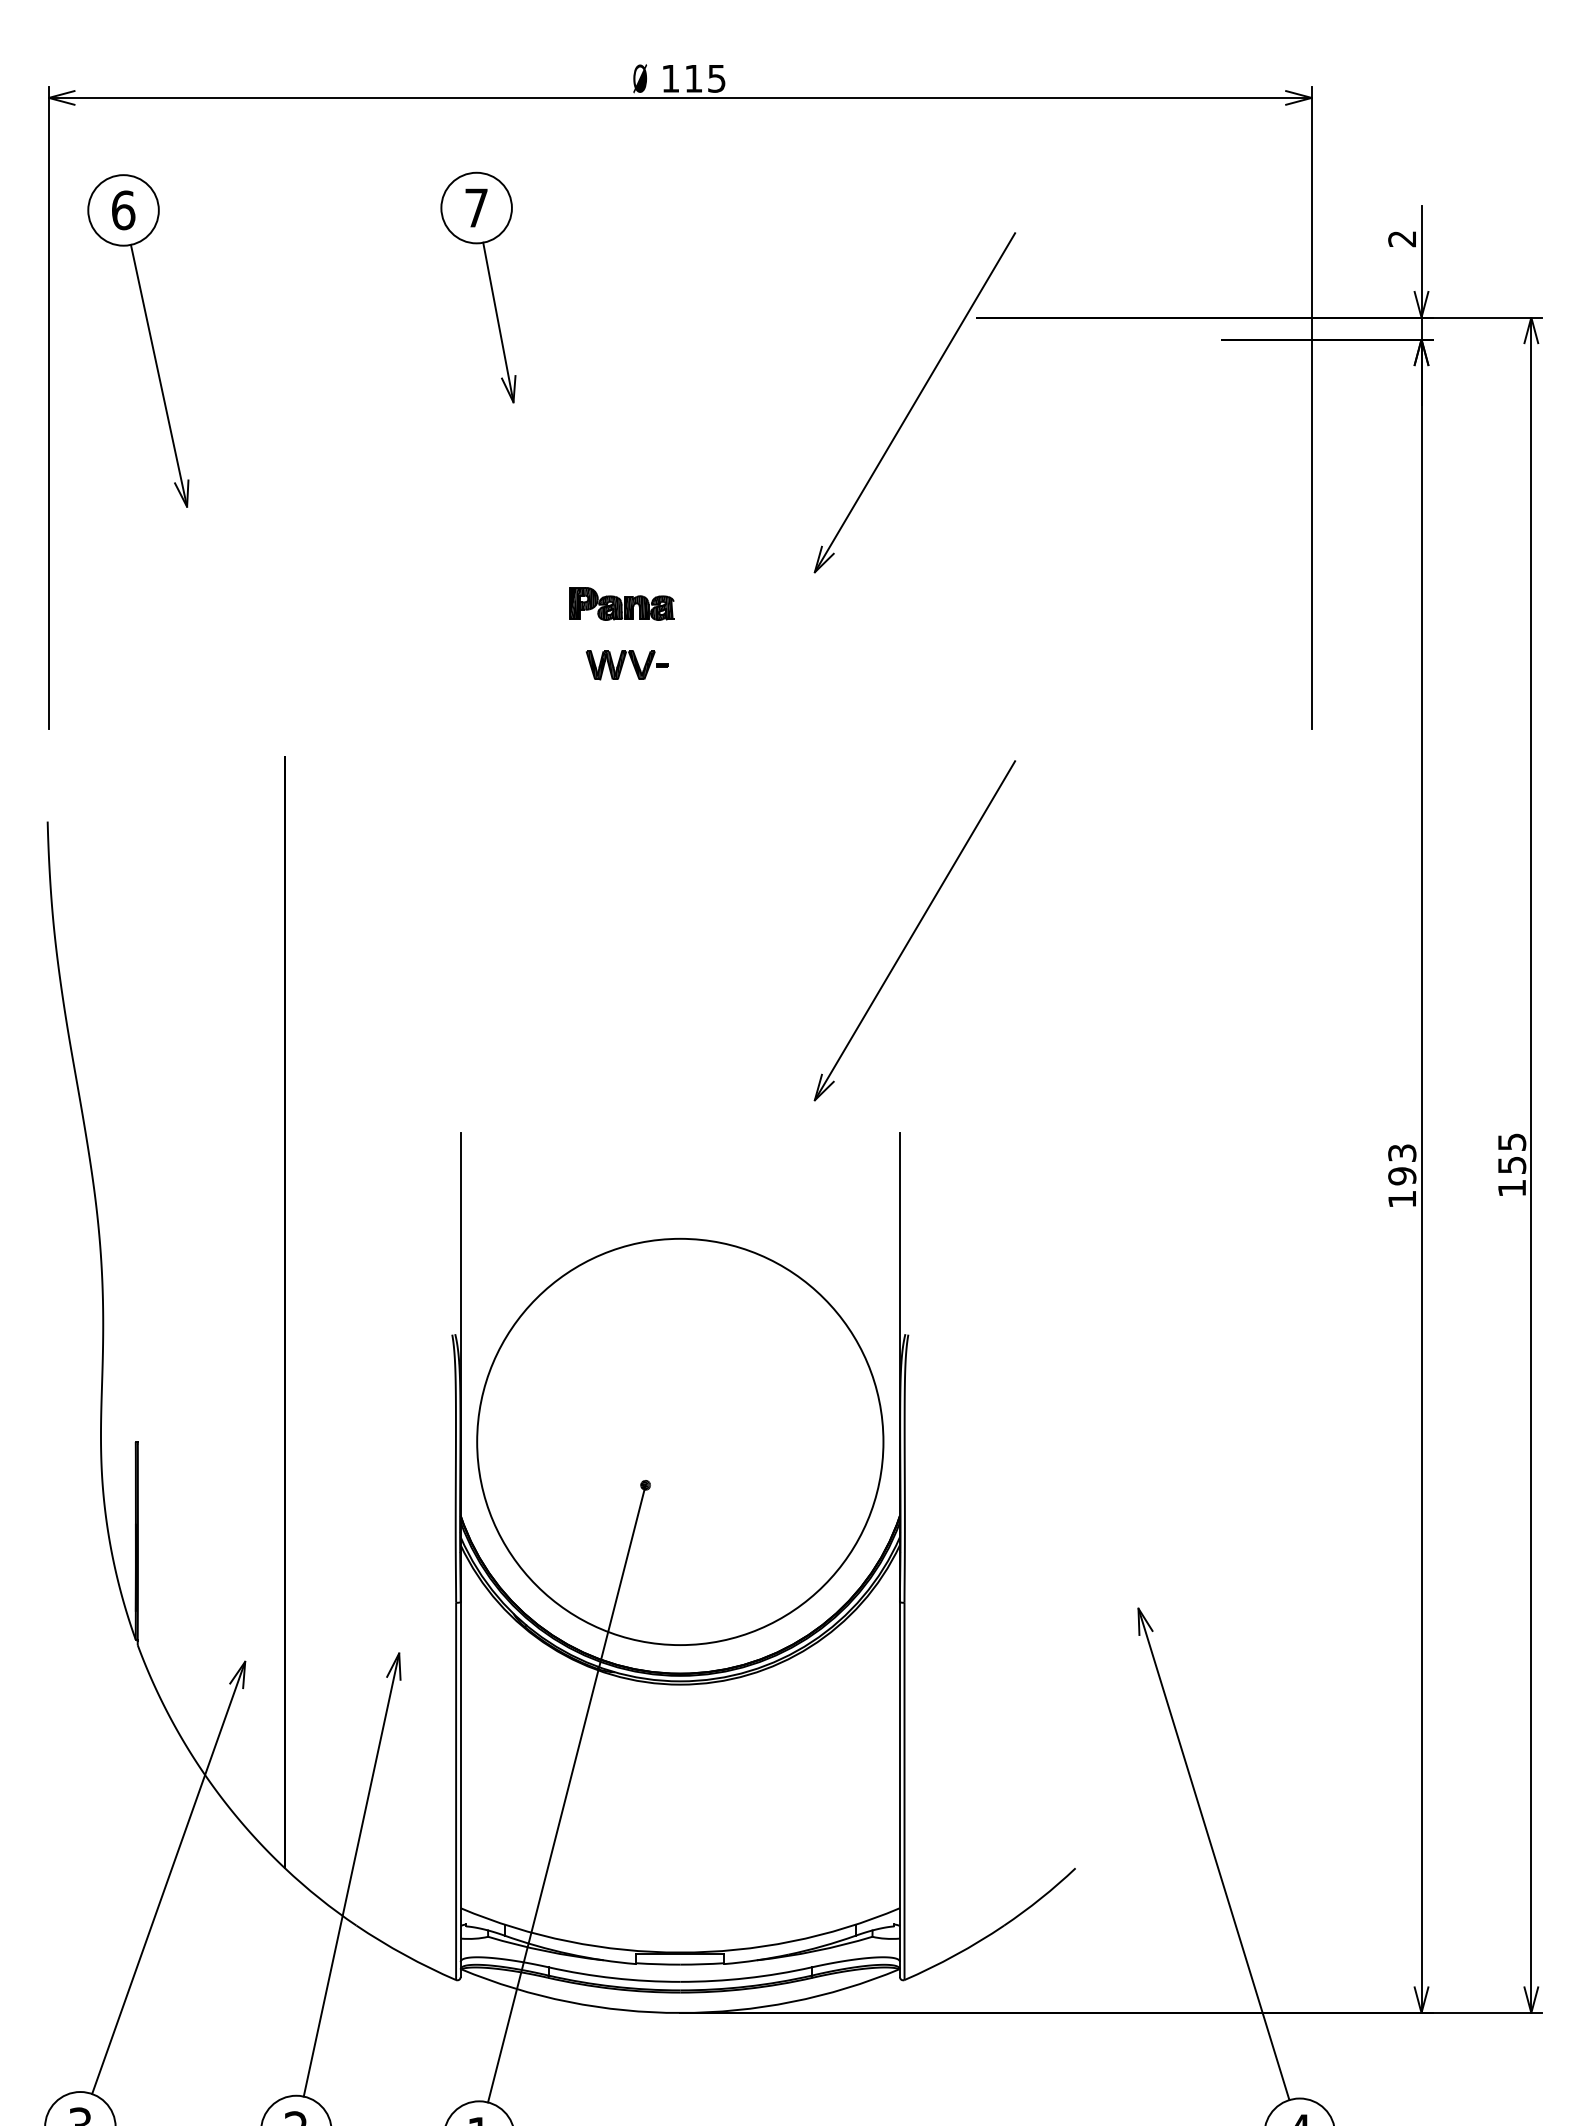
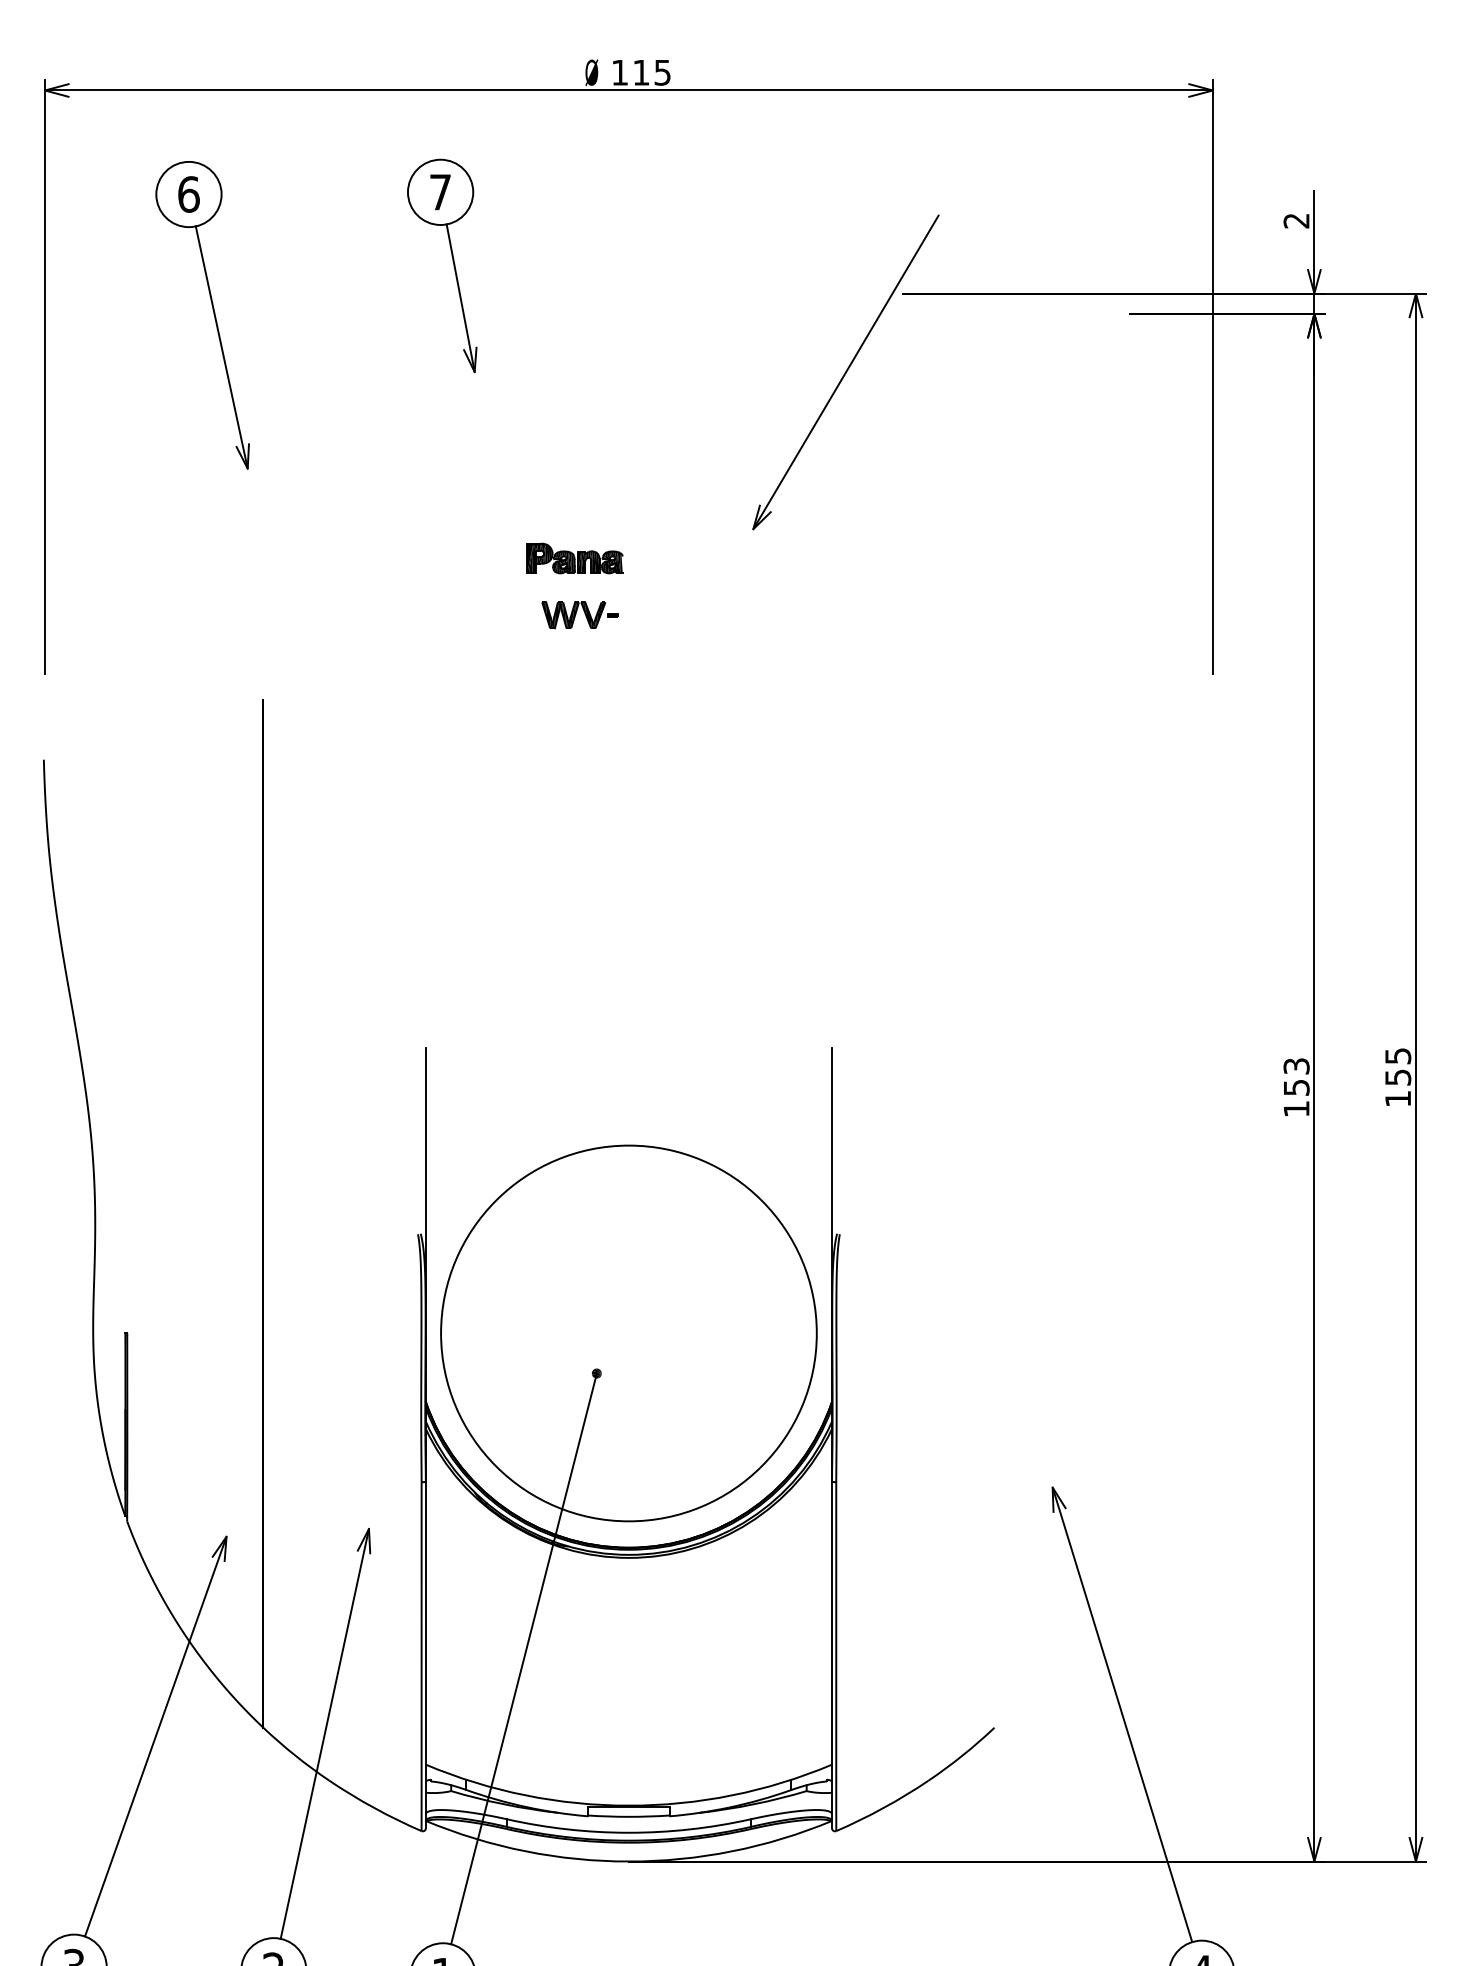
part: (149, 337) -> (212, 312), moved
part: (914, 930) -> (845, 860), removed
text: (1402, 1176) -> (1296, 1087), 193 -> 153

